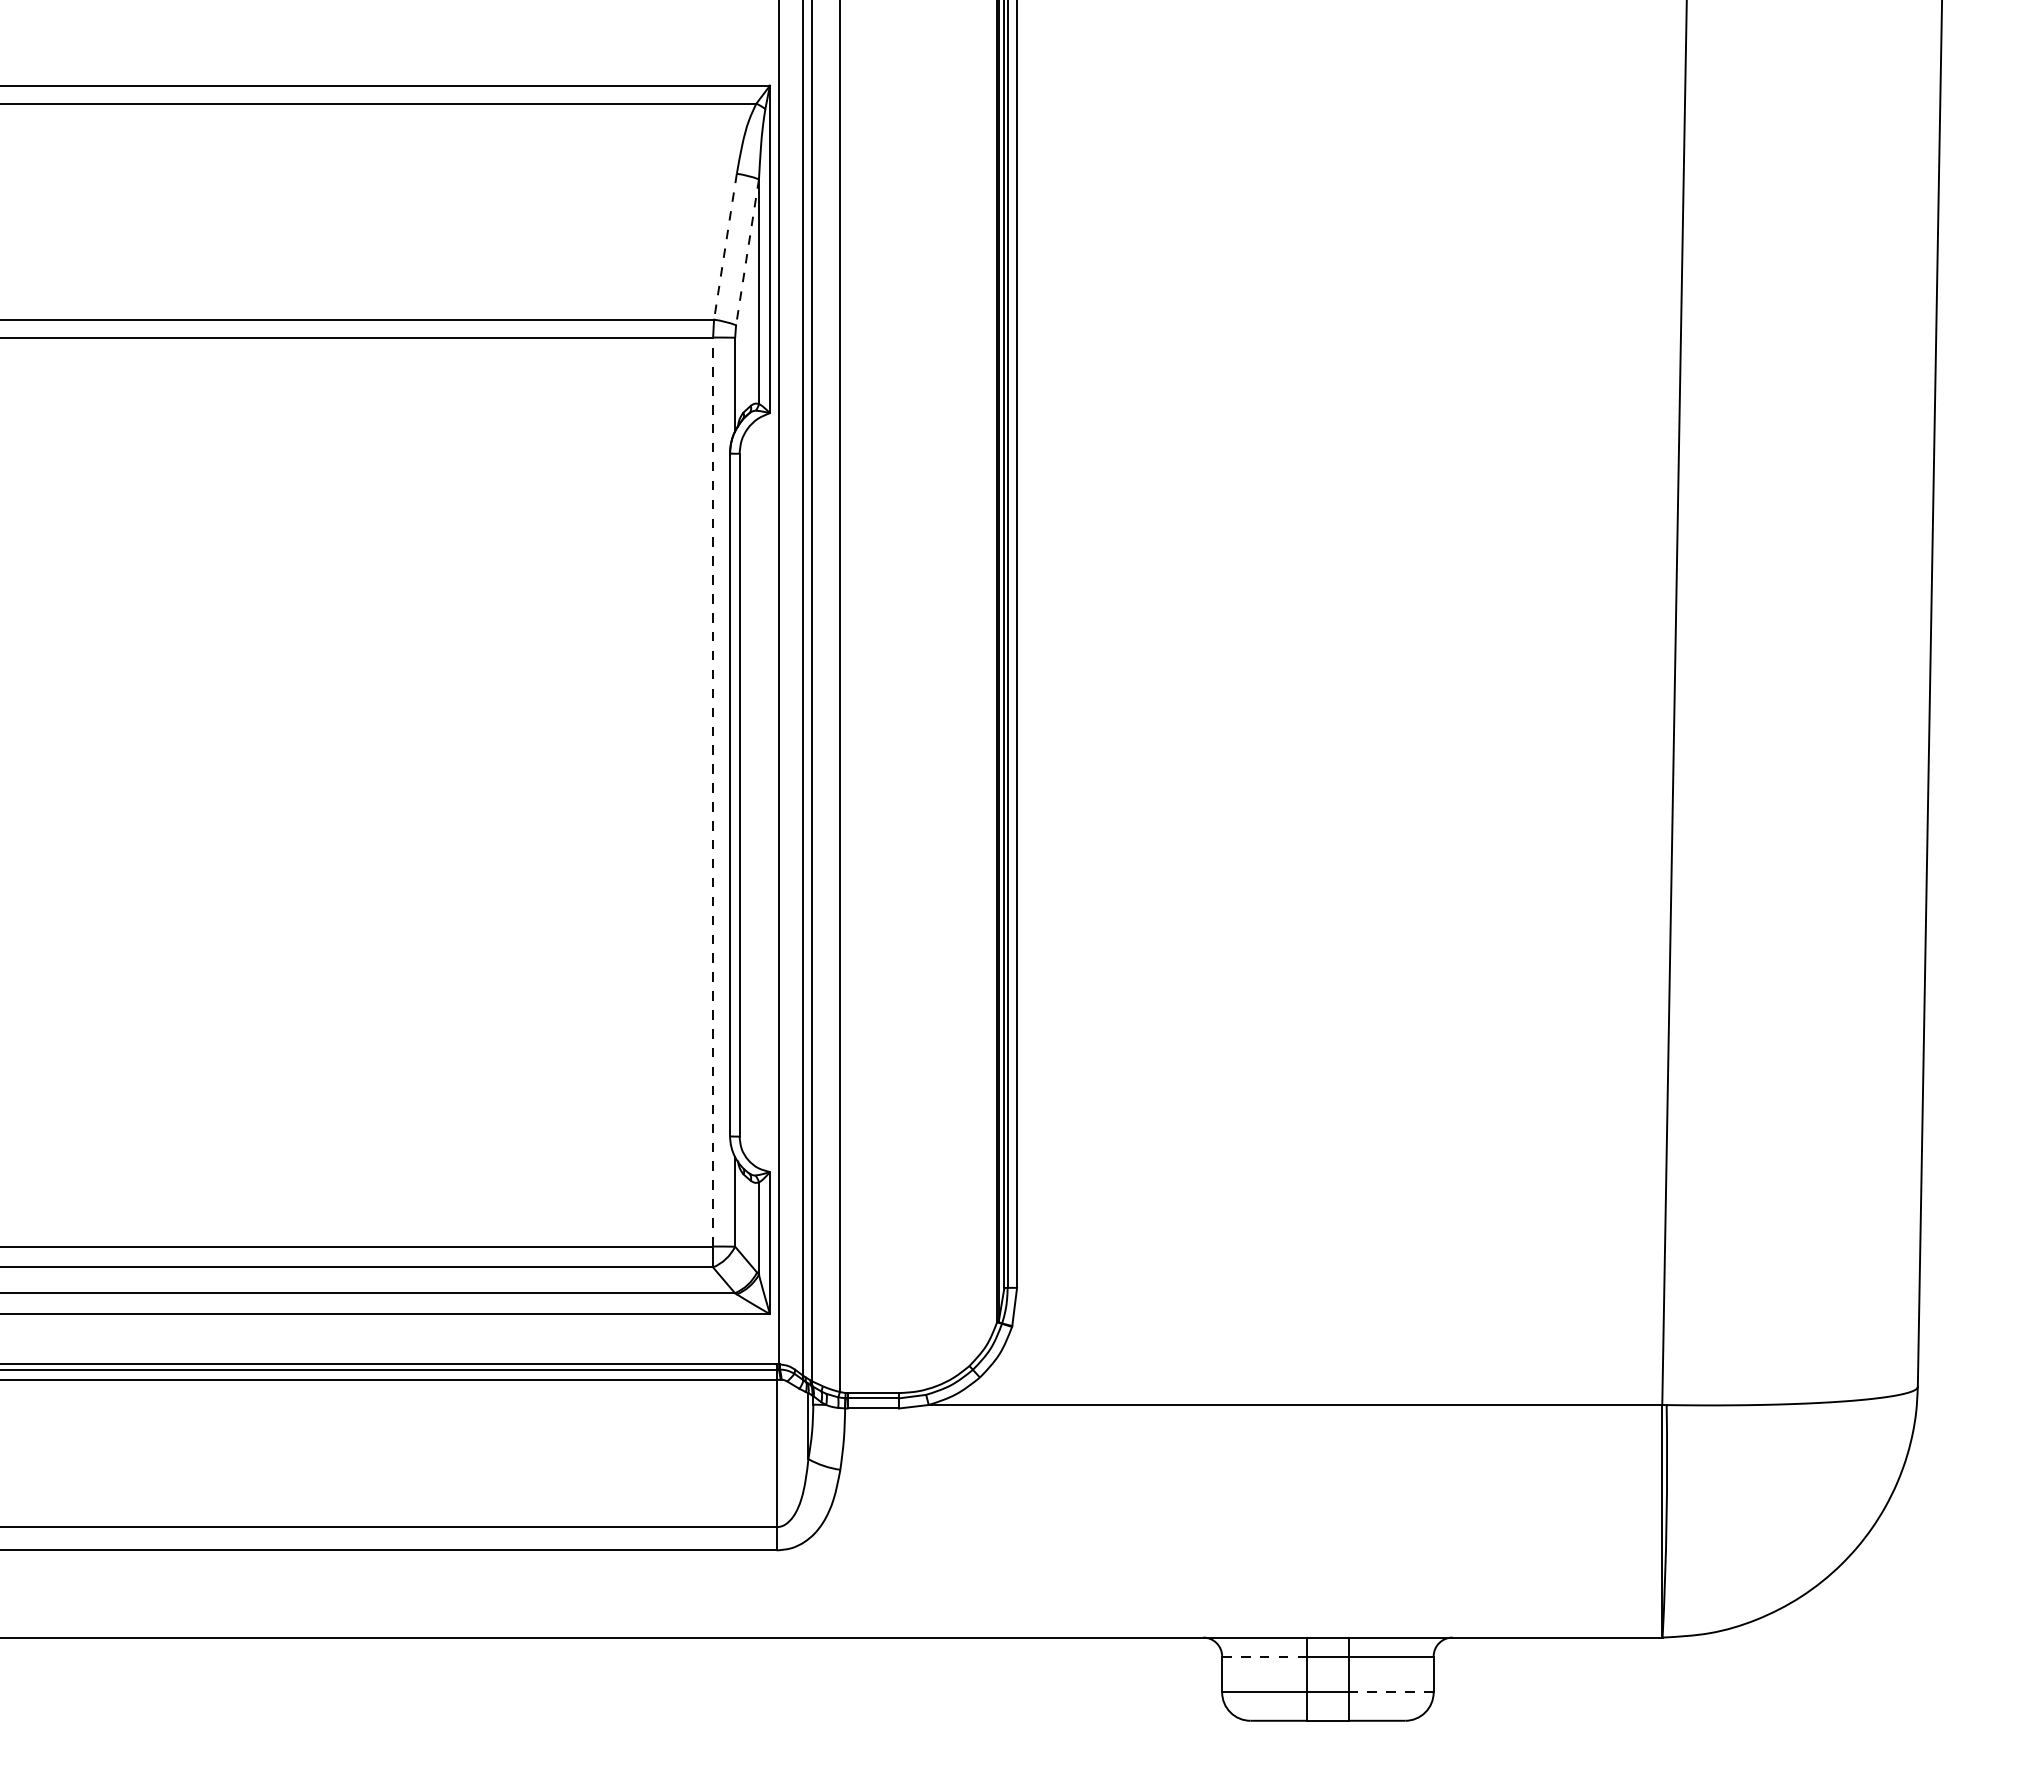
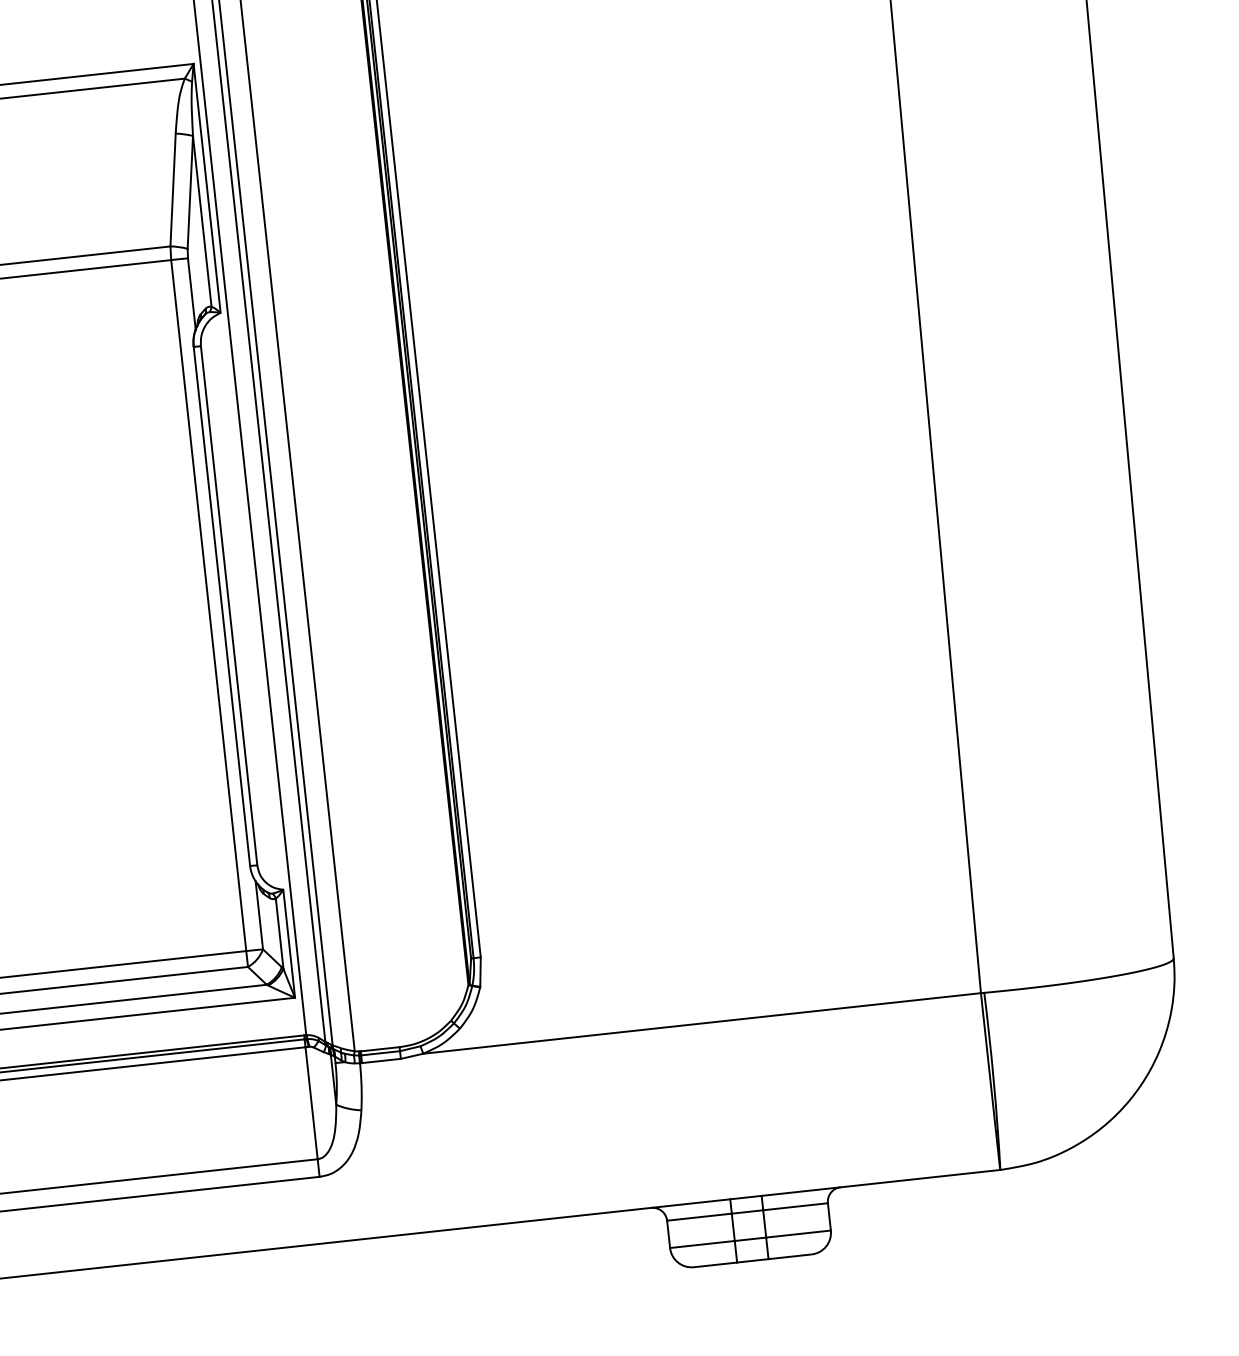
line: (725, 246) -> (173, 189), dashed -> solid
line: (747, 252) -> (190, 192), dashed -> solid
line: (713, 791) -> (208, 605), dashed -> solid
line: (1264, 1656) -> (699, 1217), dashed -> solid
line: (1391, 1692) -> (798, 1234), dashed -> solid

